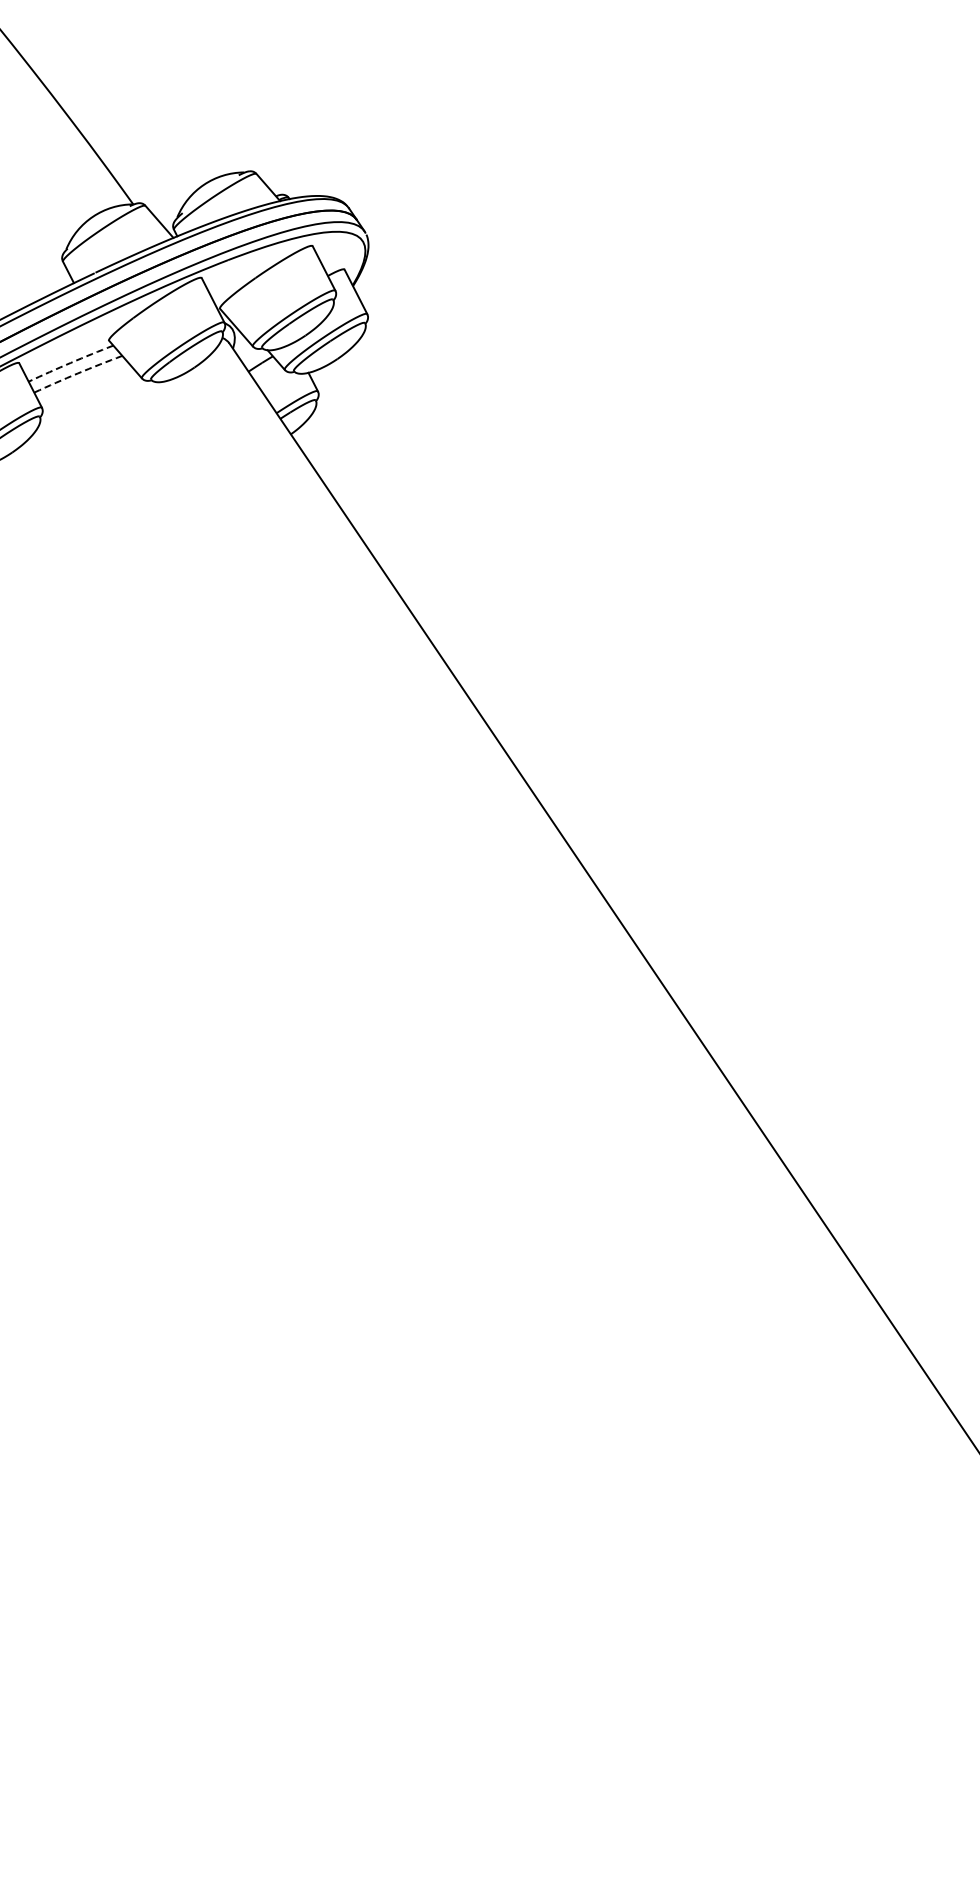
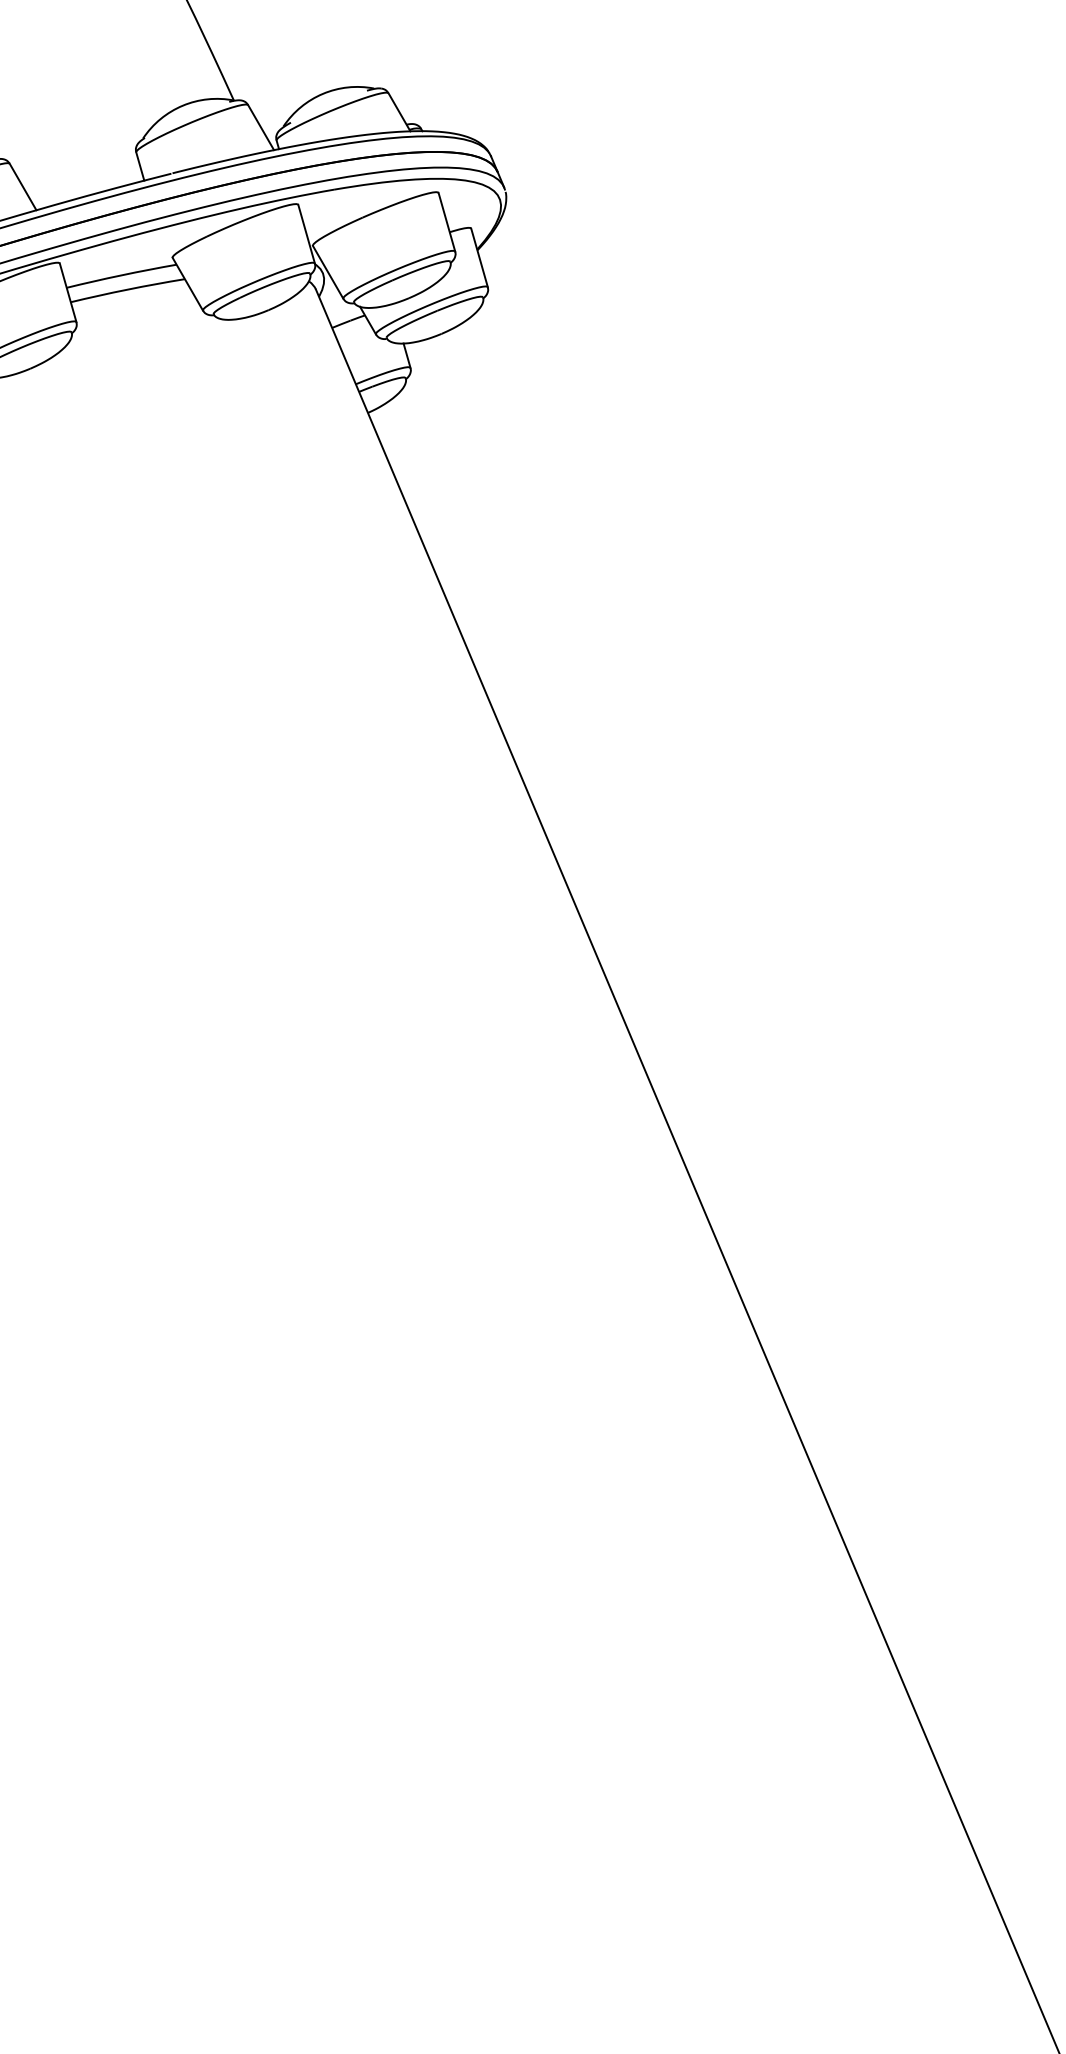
arc: (70, 362) -> (121, 274), dashed -> solid
arc: (77, 373) -> (127, 289), dashed -> solid

